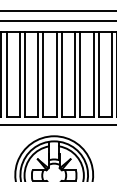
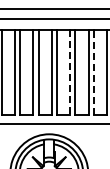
line: (75, 74) -> (70, 72), solid -> dashed
line: (98, 74) -> (93, 72), solid -> dashed

